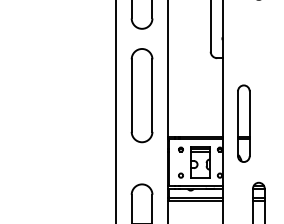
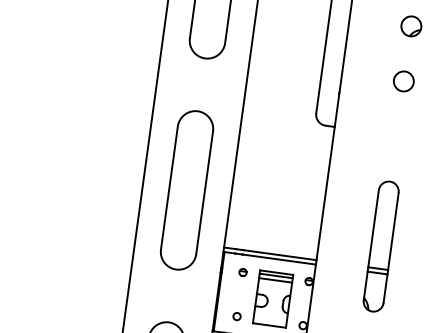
circle: (258, 26) -> (403, 81), added
part: (141, 95) -> (186, 190), moved
part: (243, 123) -> (380, 246), moved

